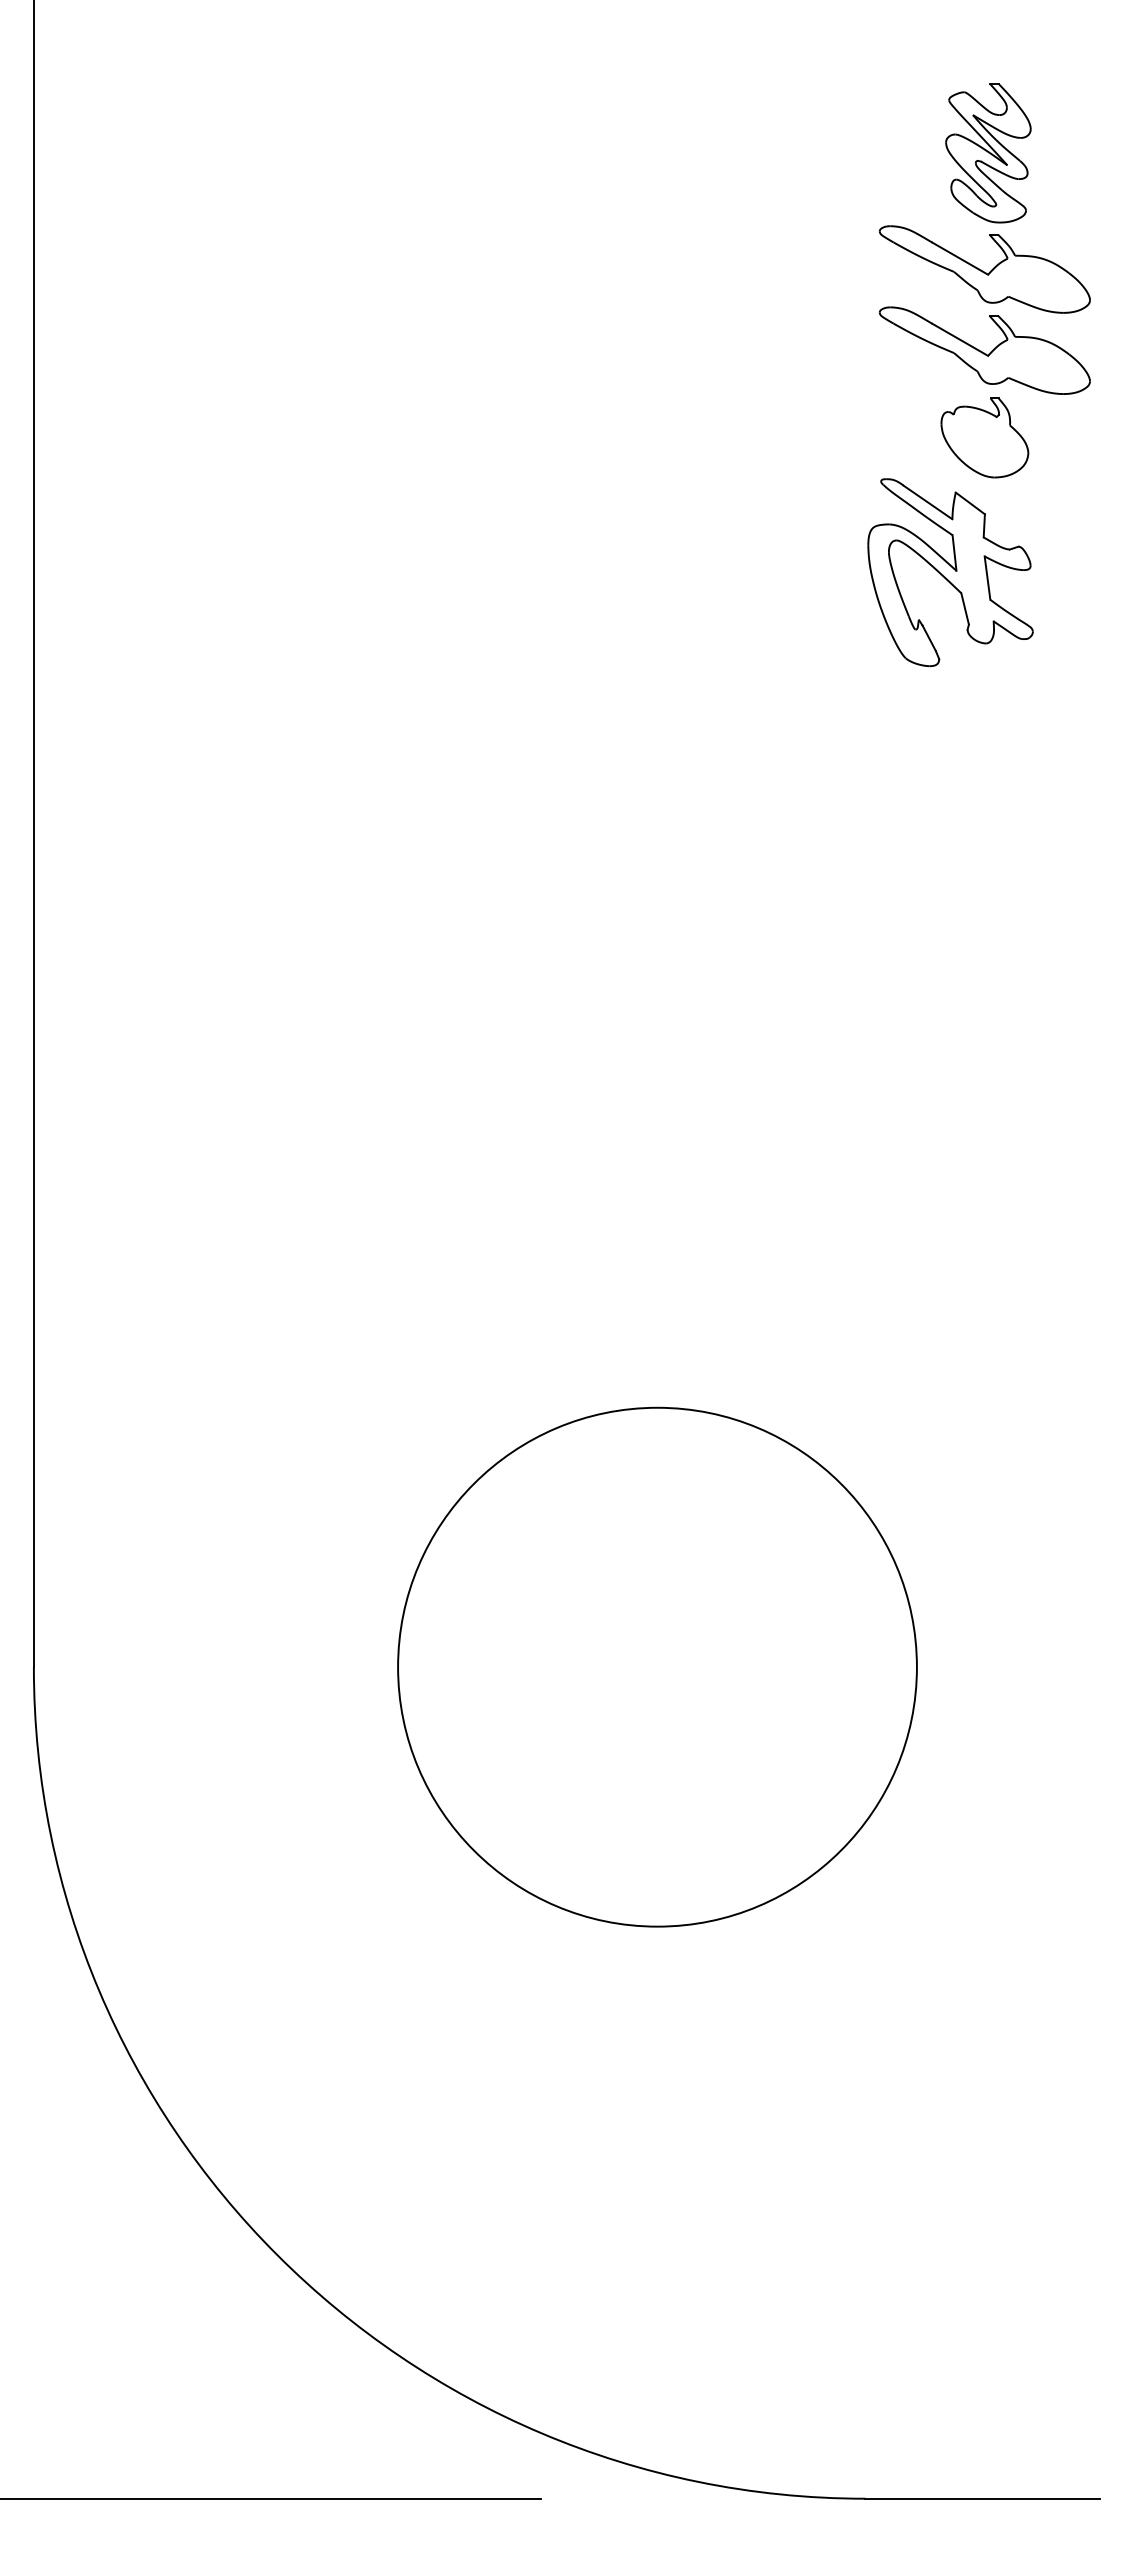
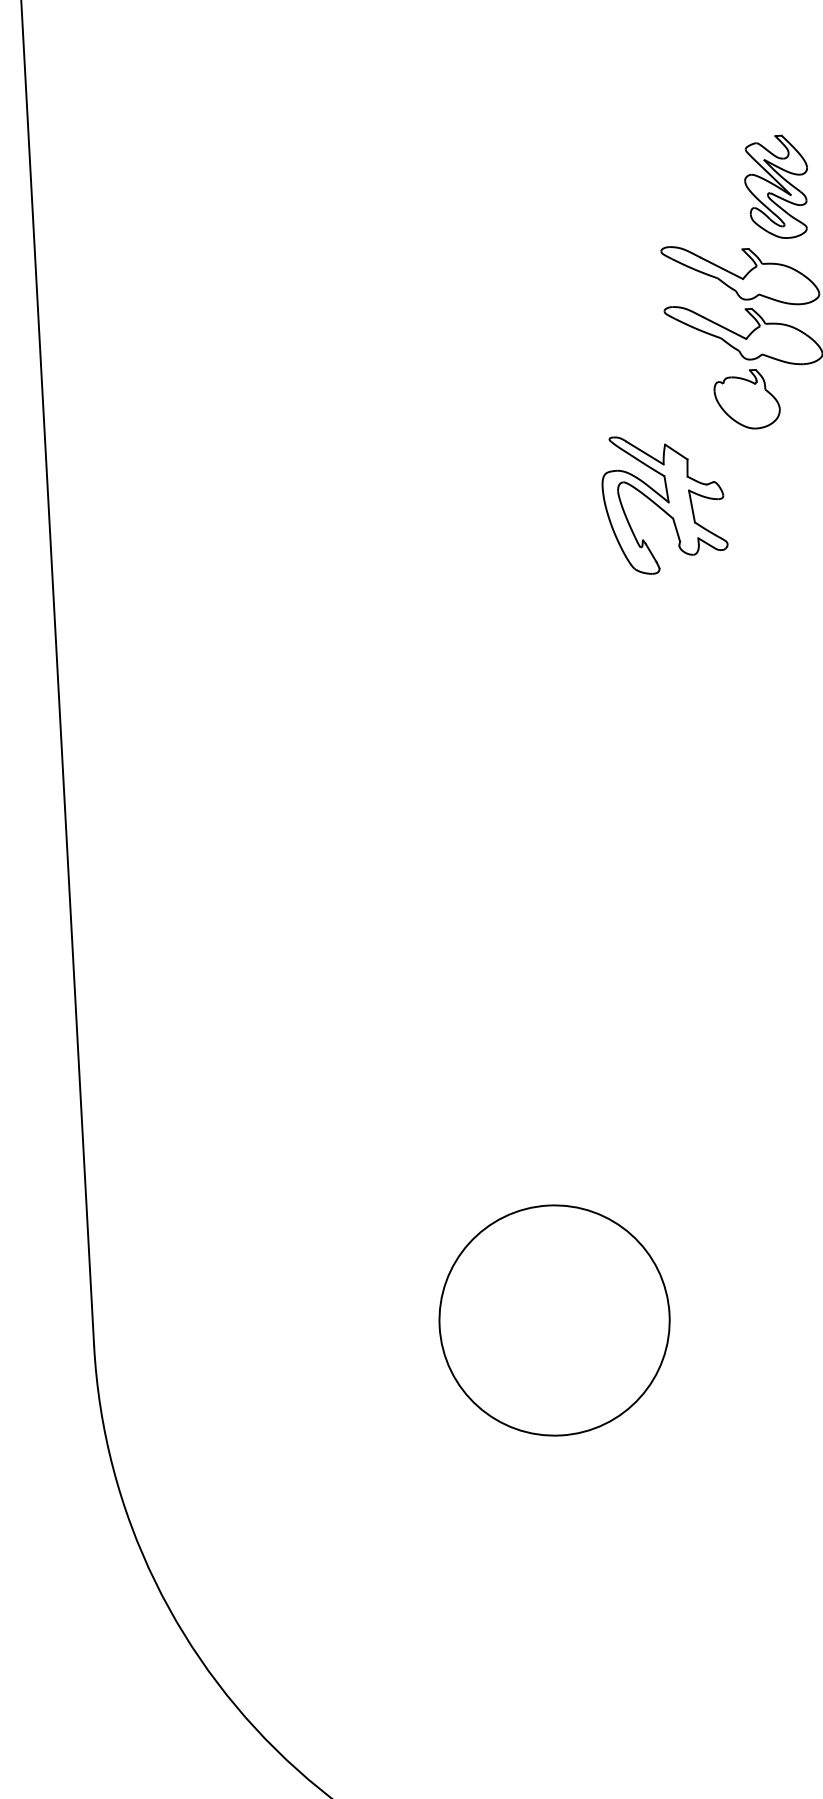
part: (988, 153) -> (776, 187), moved
part: (950, 572) -> (664, 503), moved
circle: (657, 1666) -> (554, 1319), size x0.6

